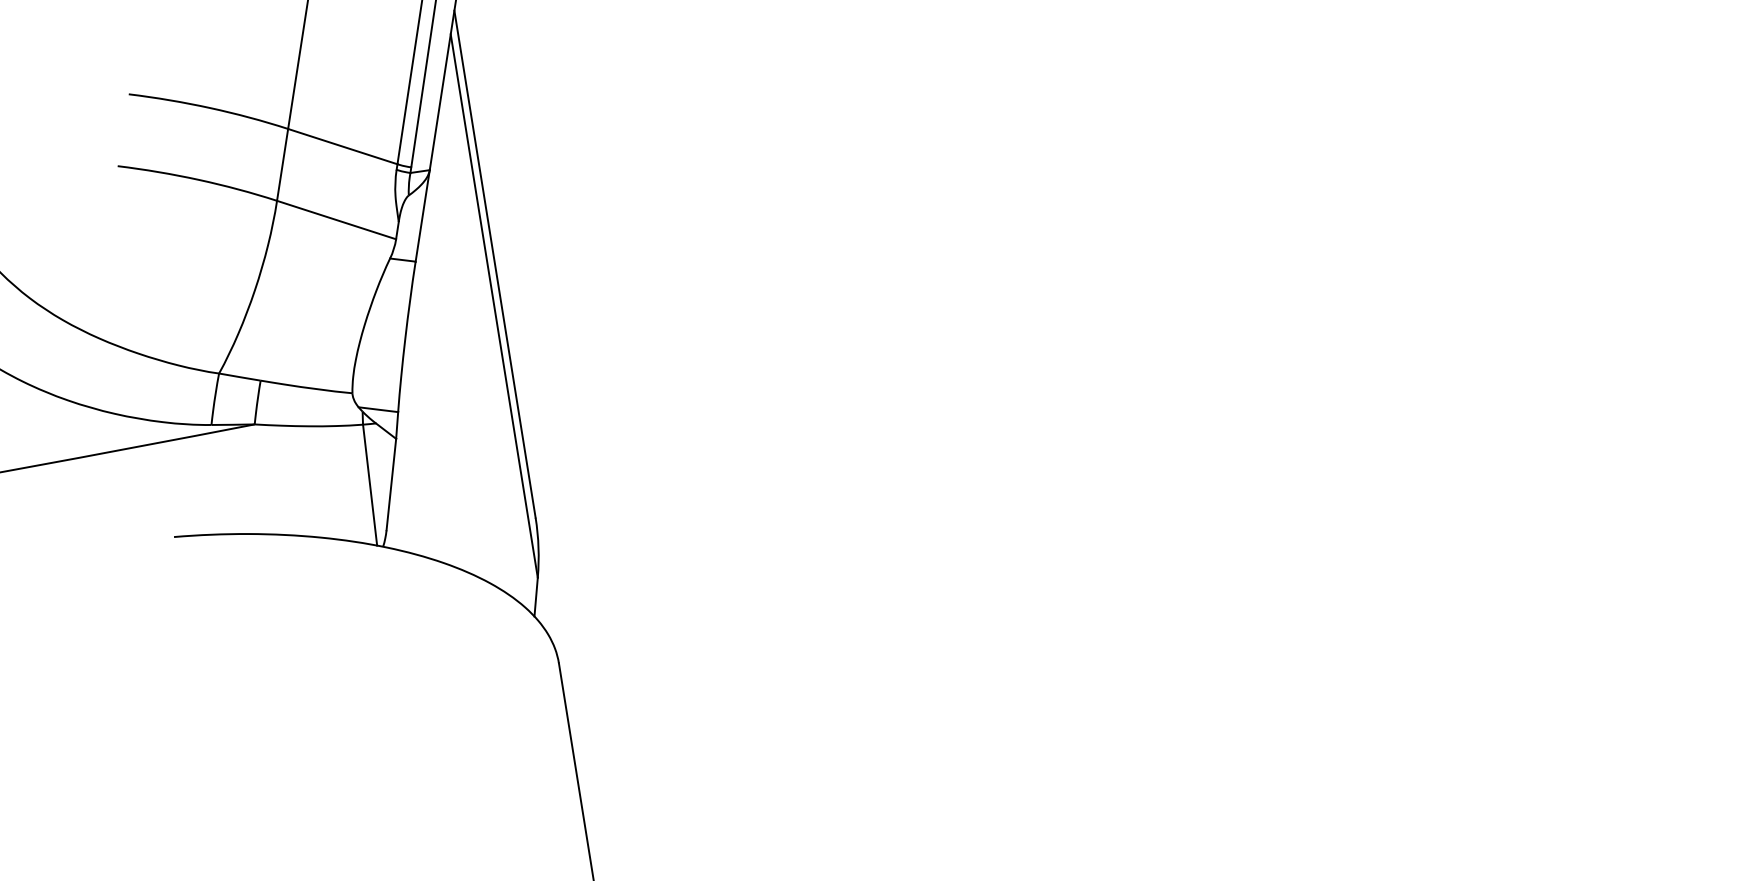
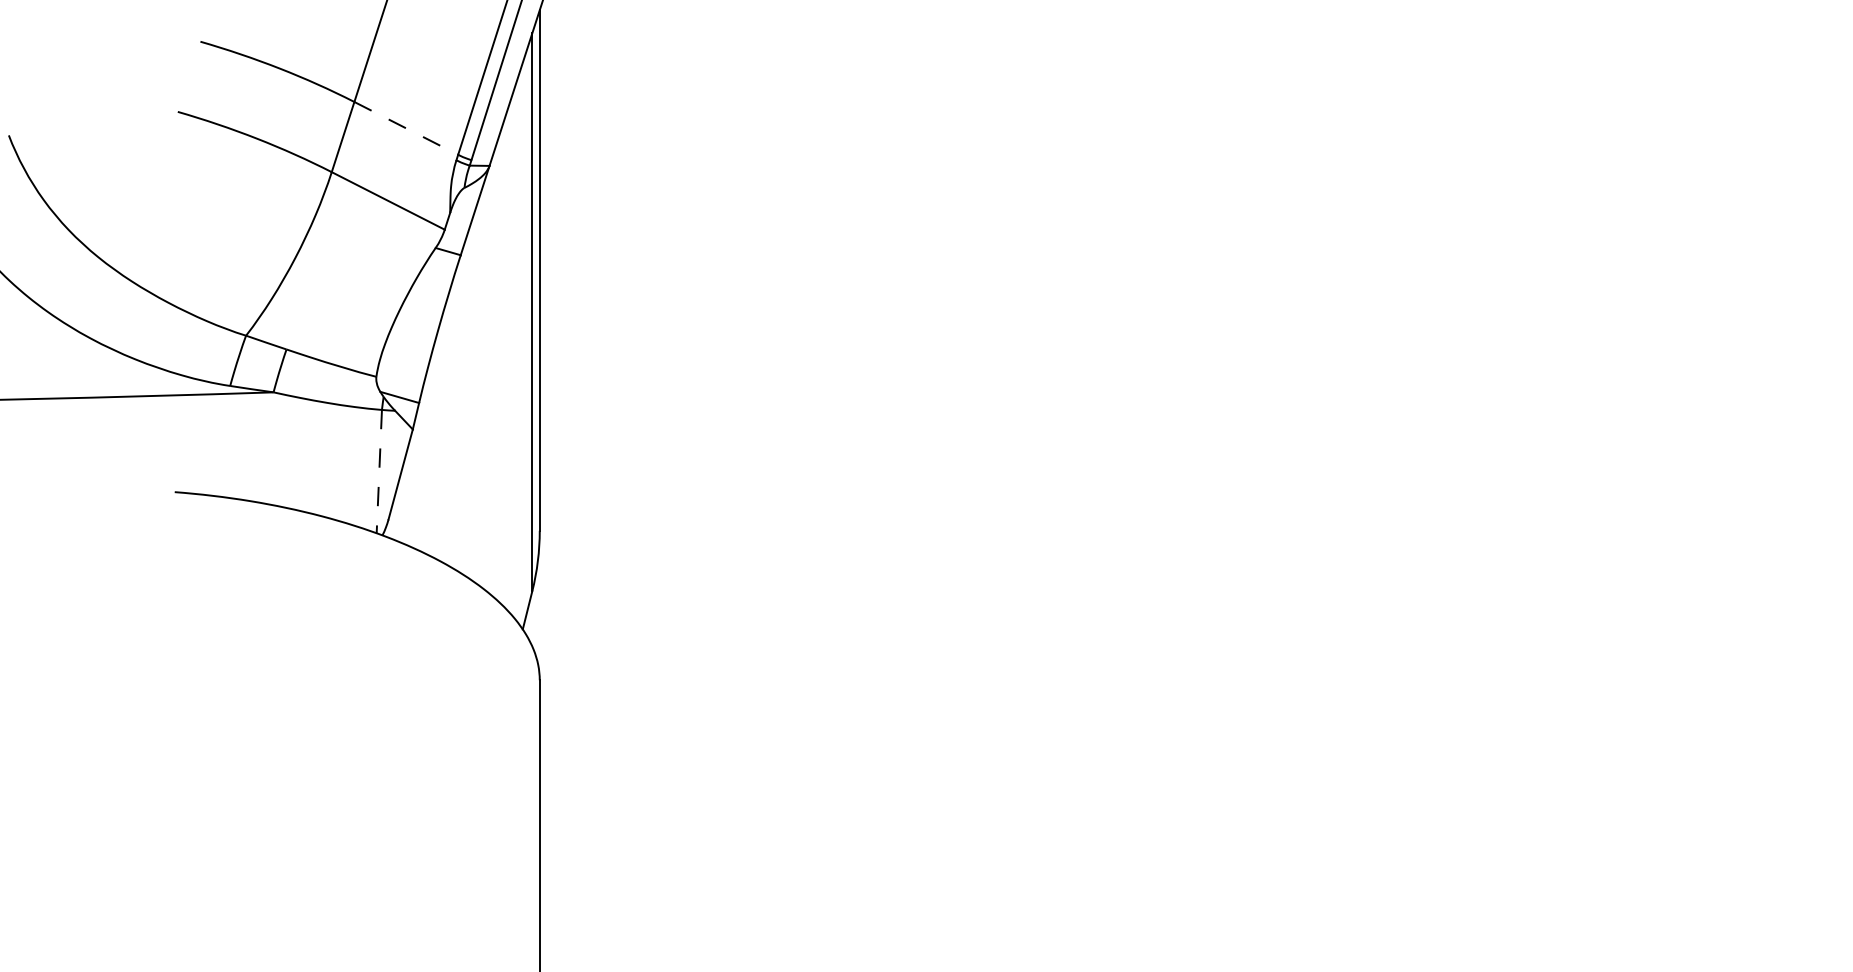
line: (343, 146) -> (406, 128), solid -> dashed
line: (370, 485) -> (379, 471), solid -> dashed

